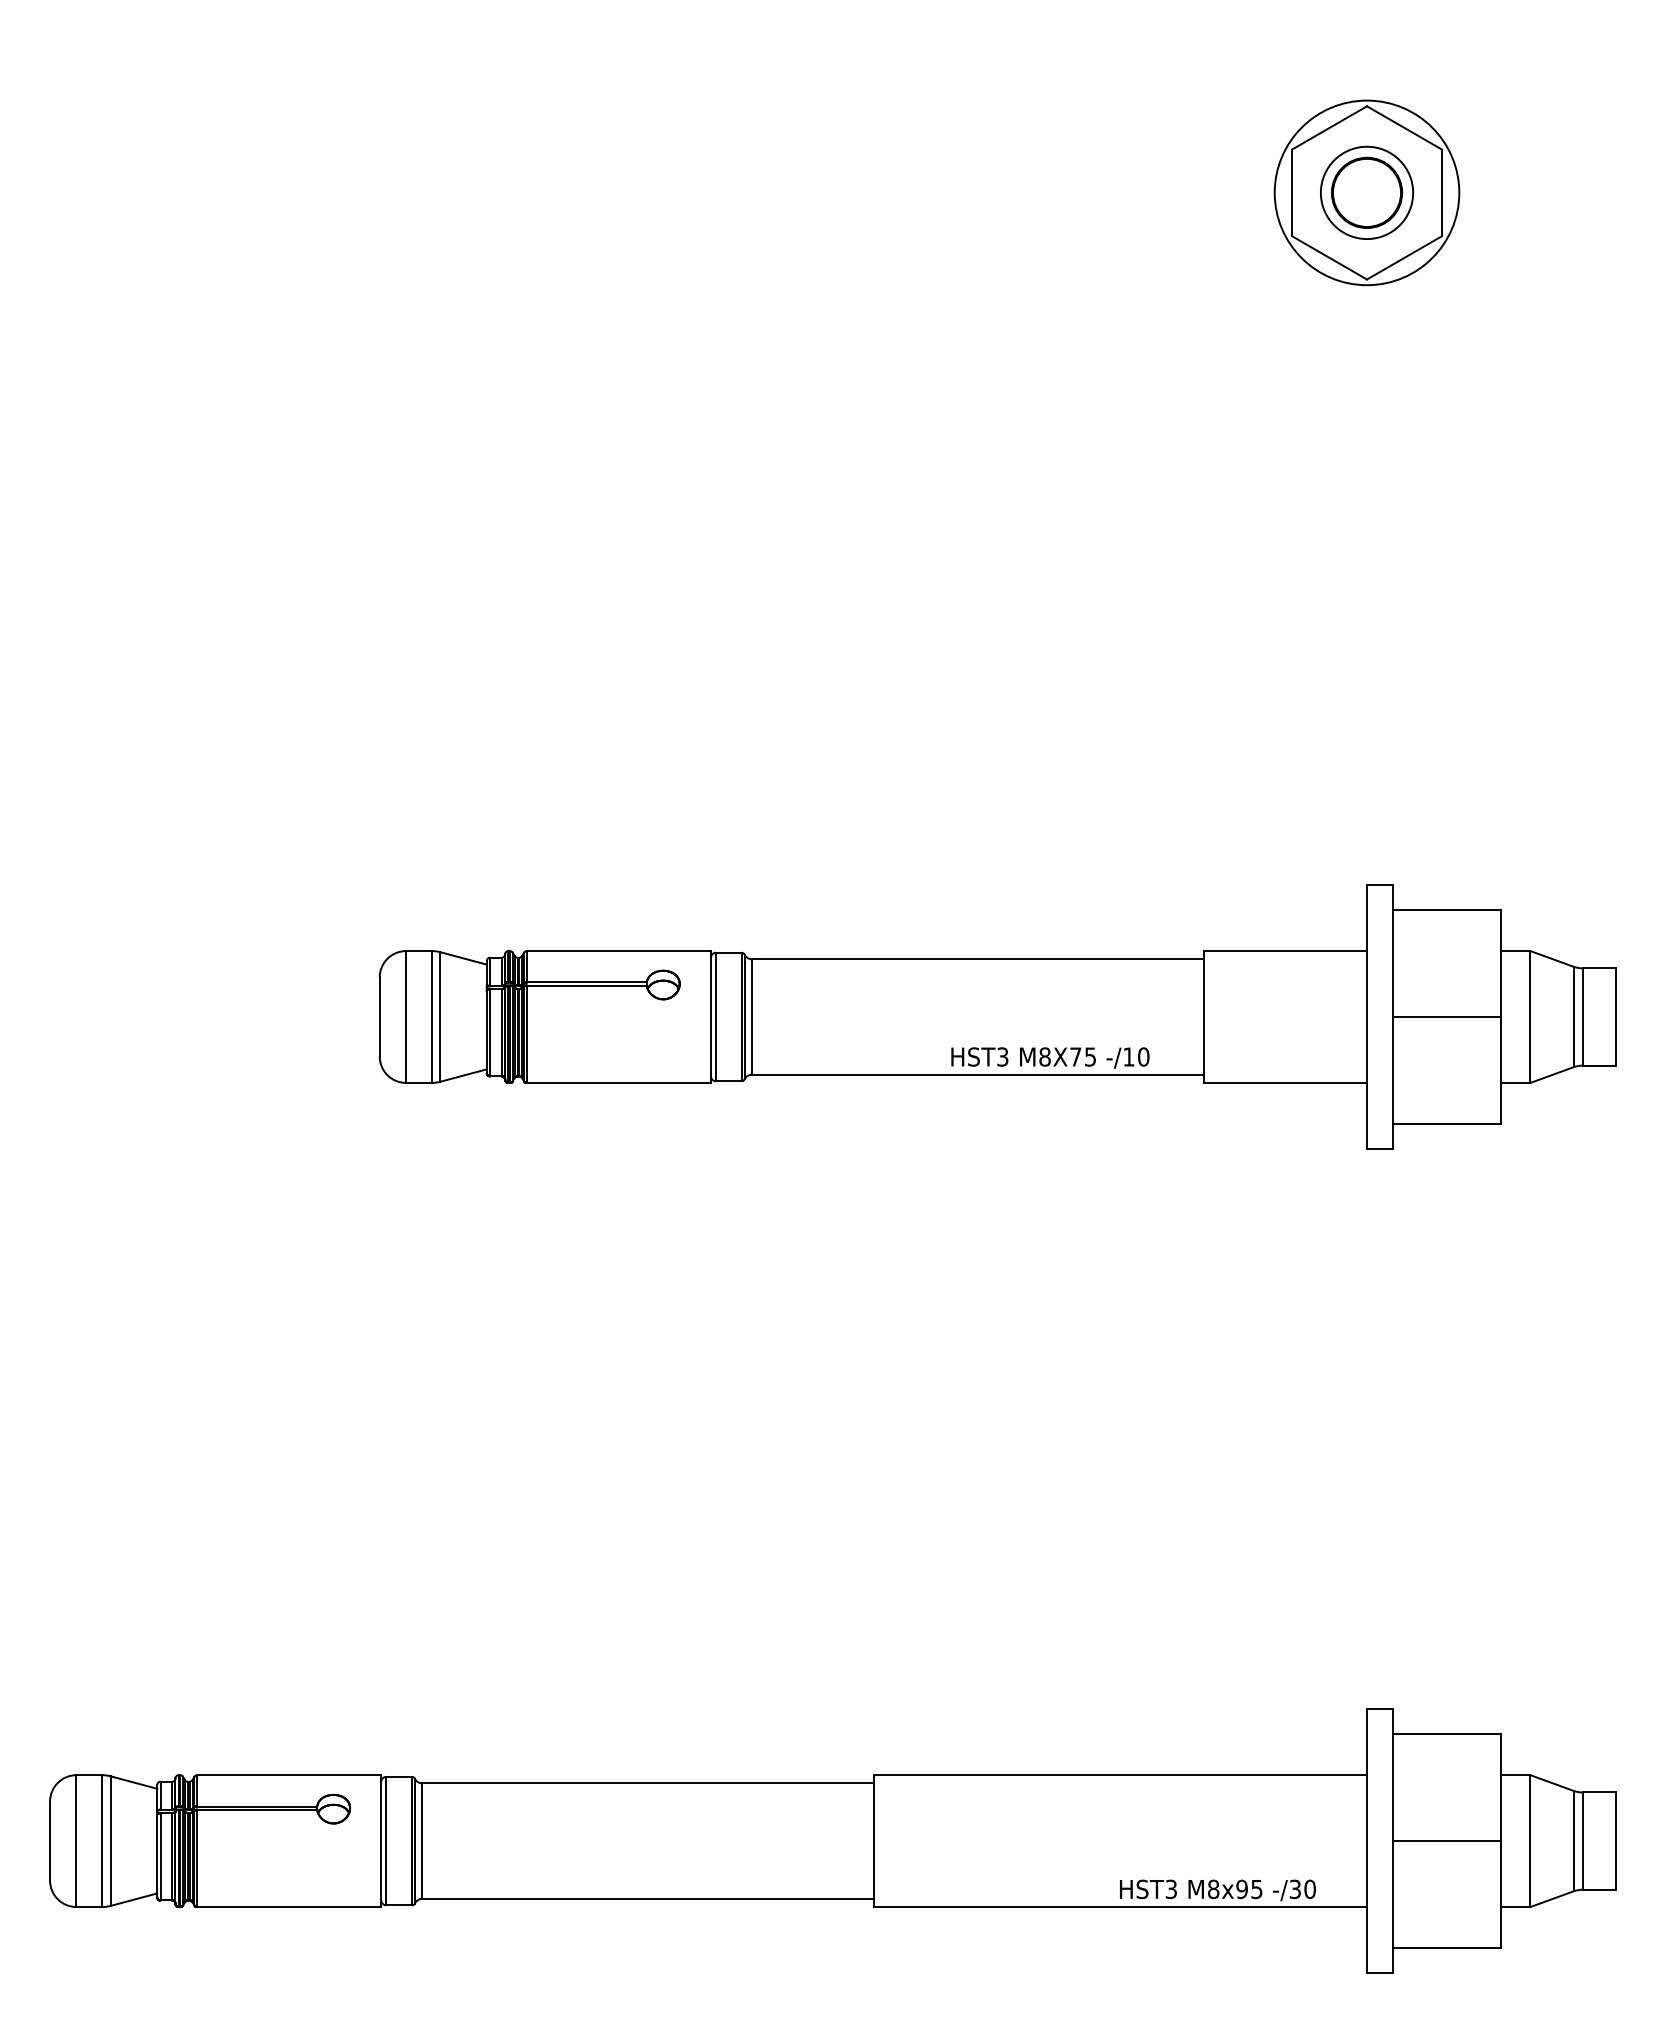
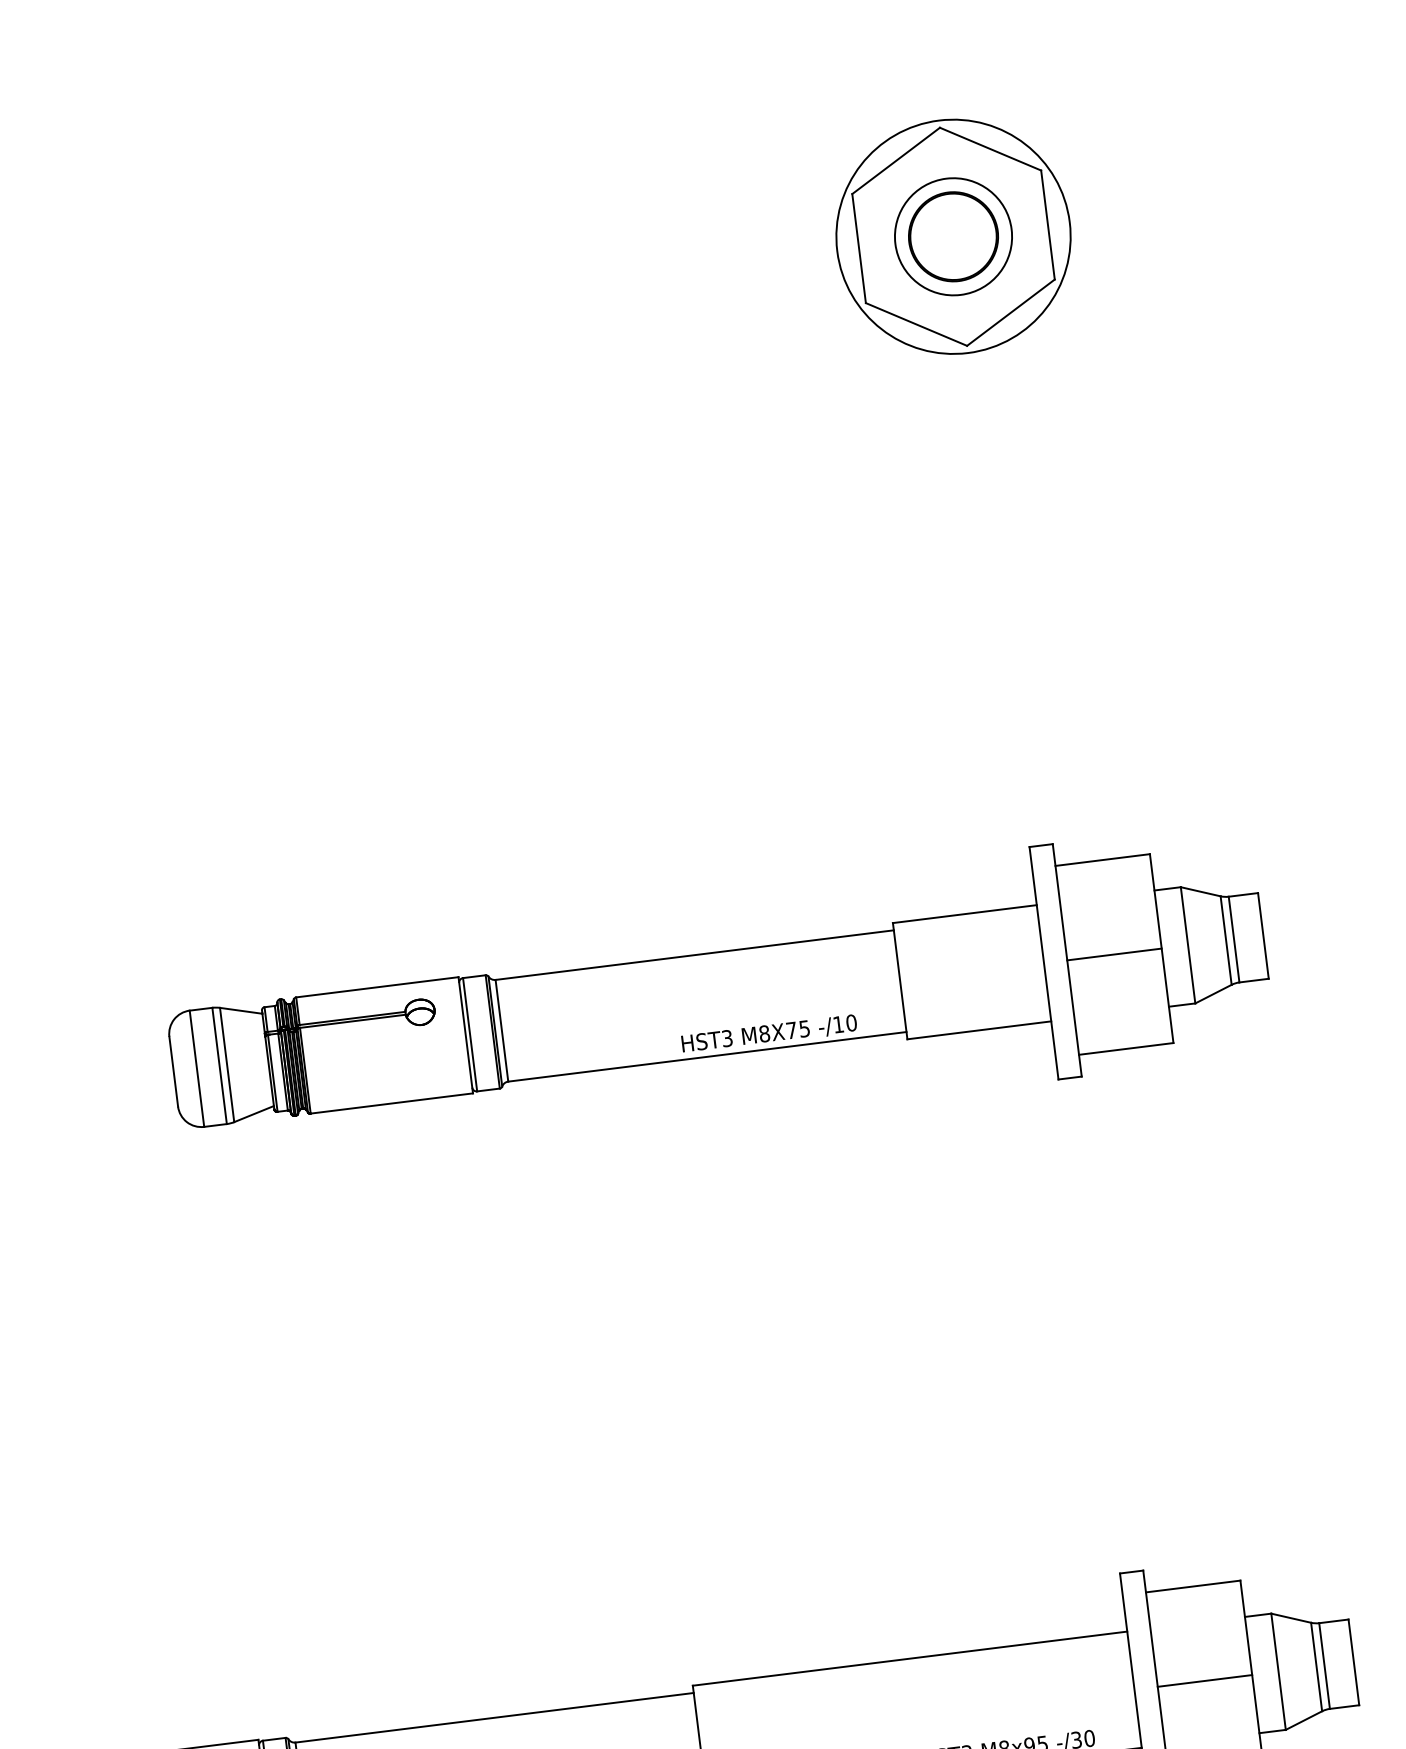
part: (1366, 192) -> (953, 236), size x1.43

